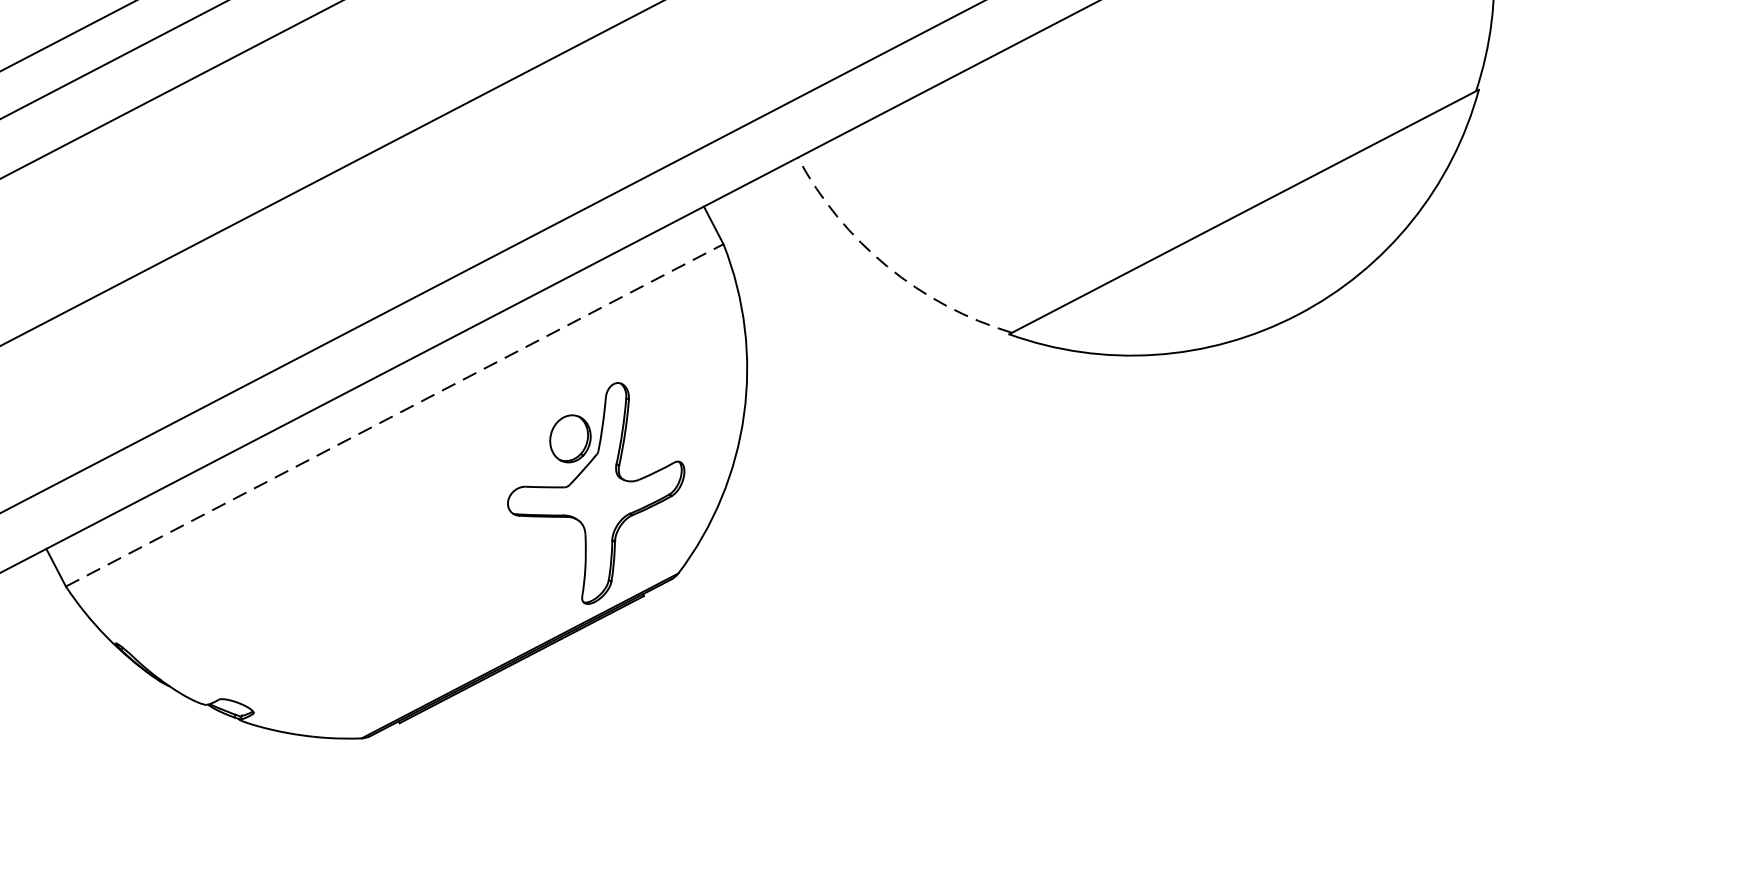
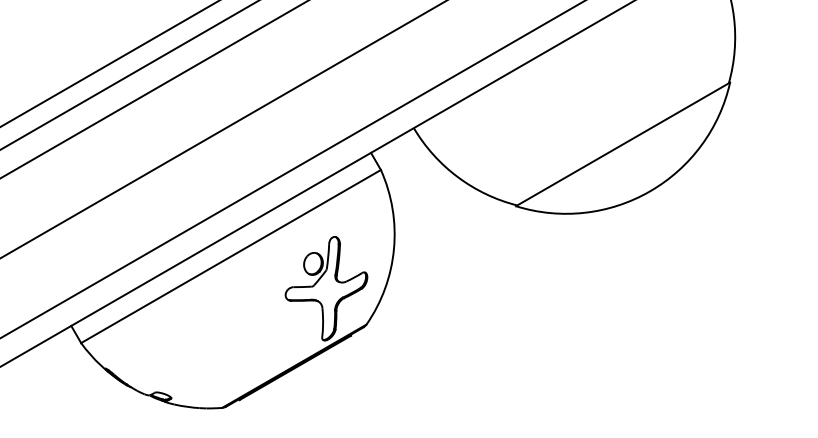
arc: (886, 267) -> (457, 177), dashed -> solid
line: (395, 415) -> (231, 256), dashed -> solid

